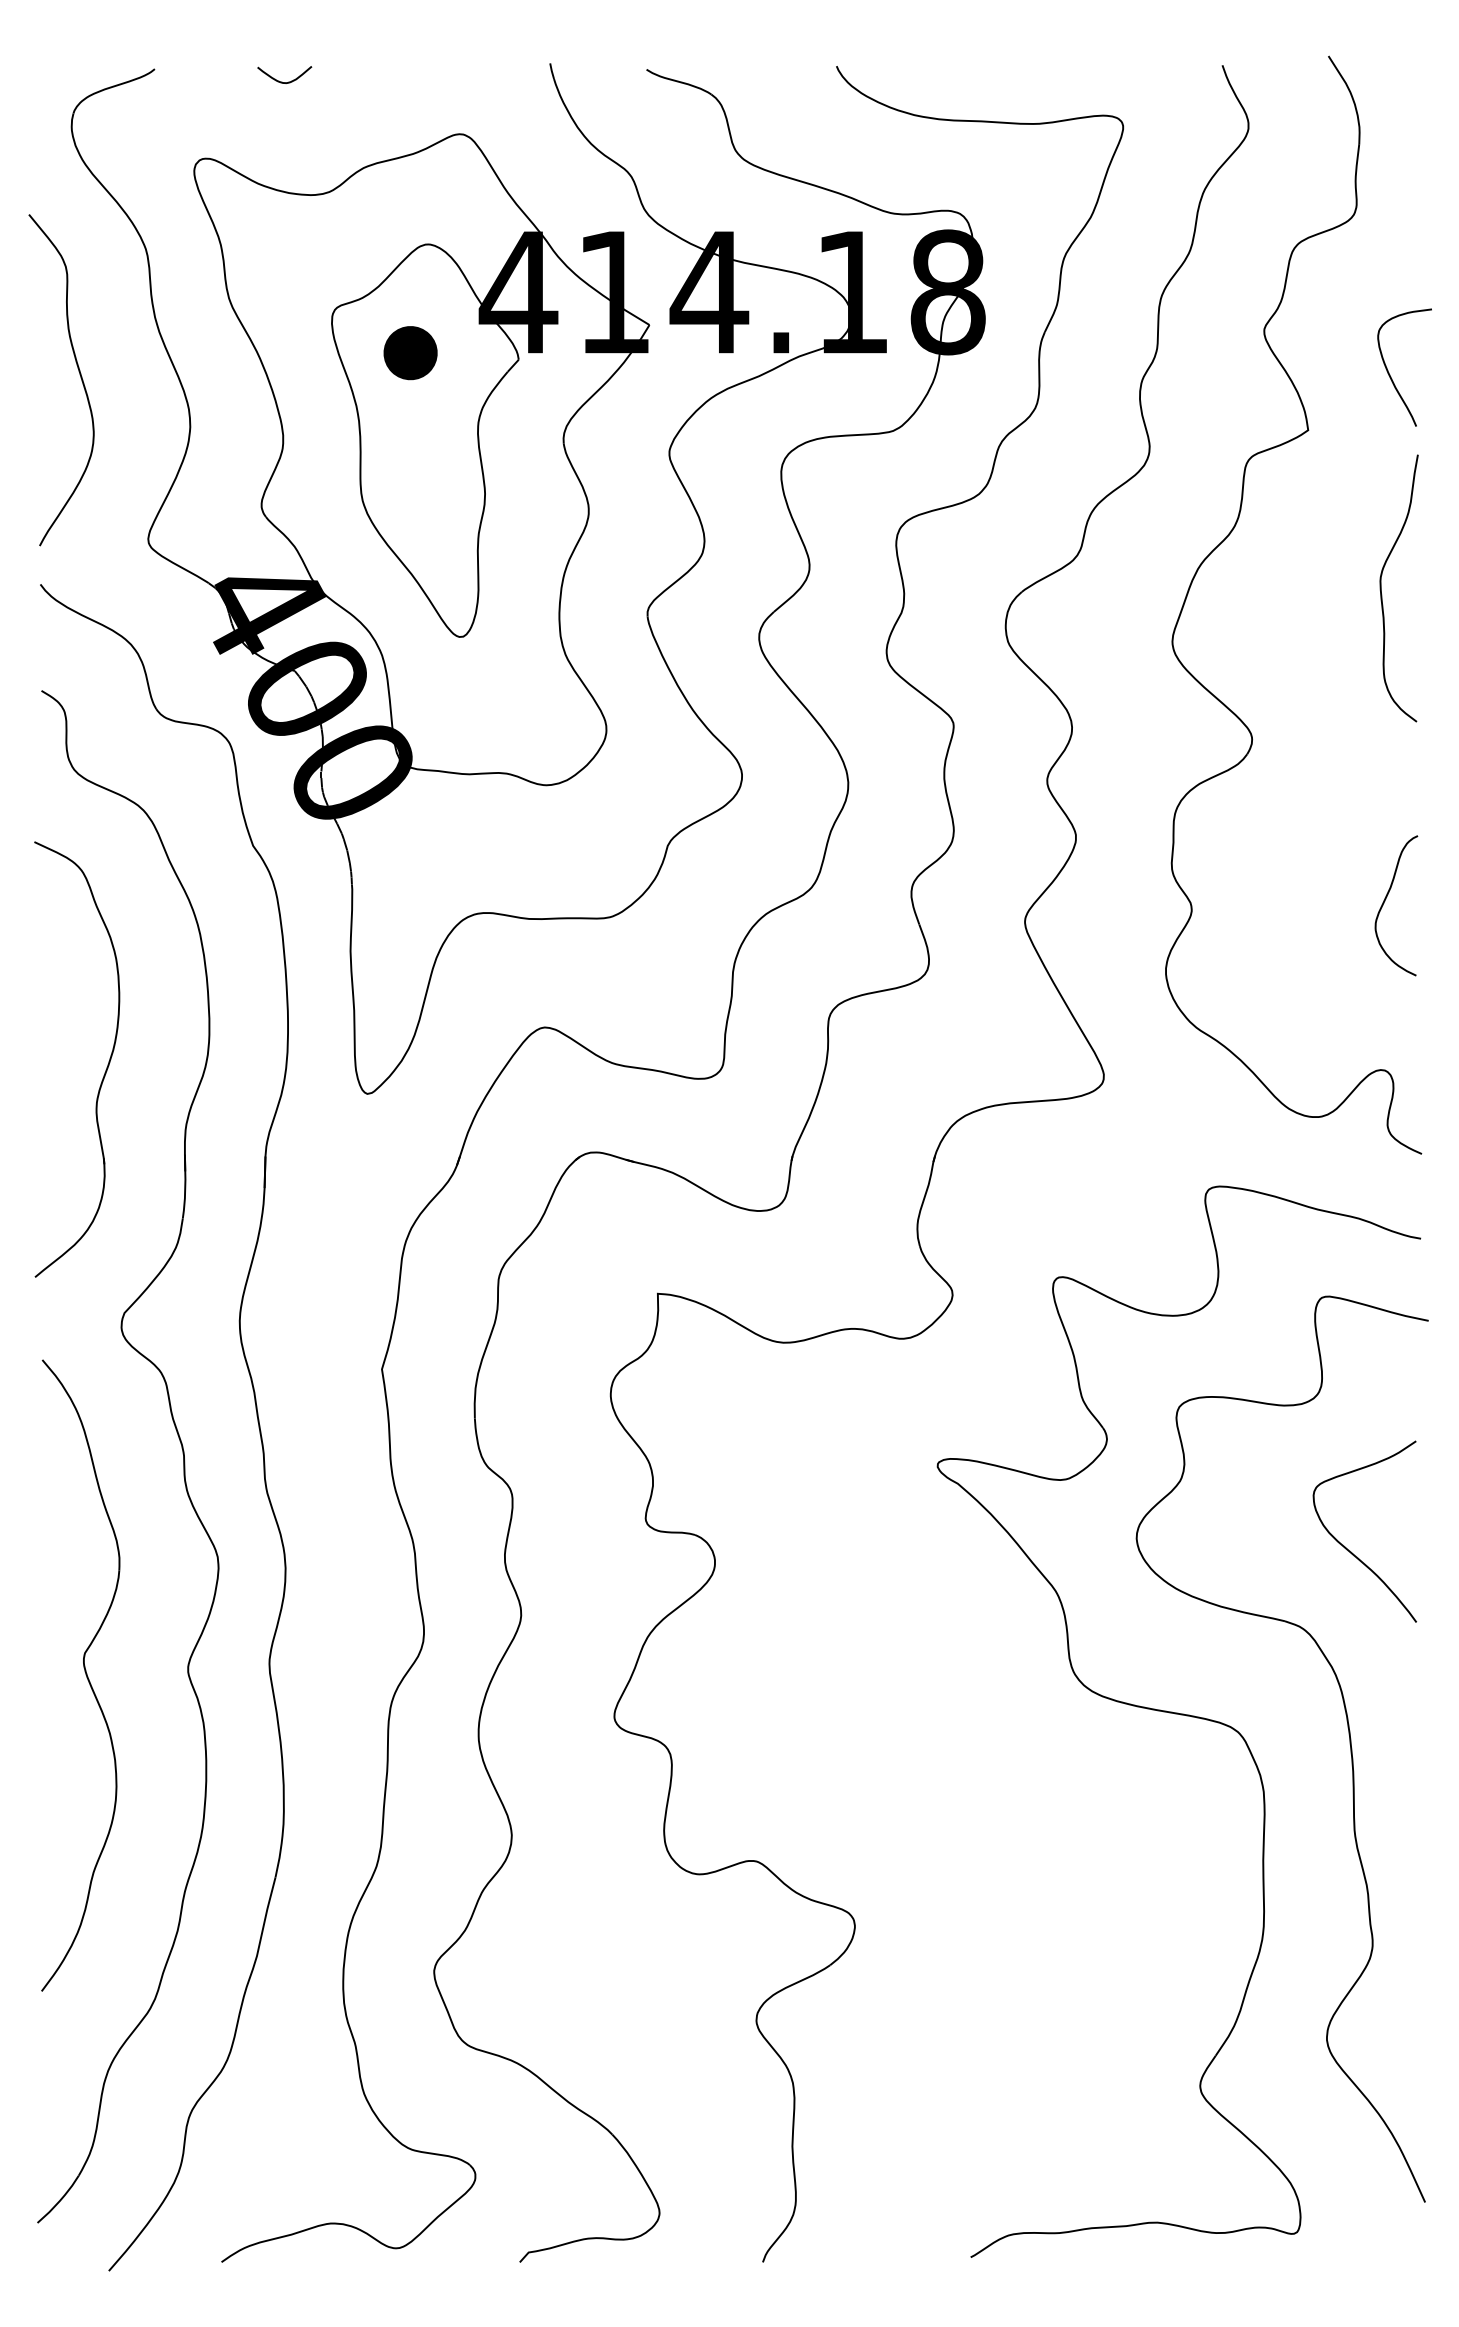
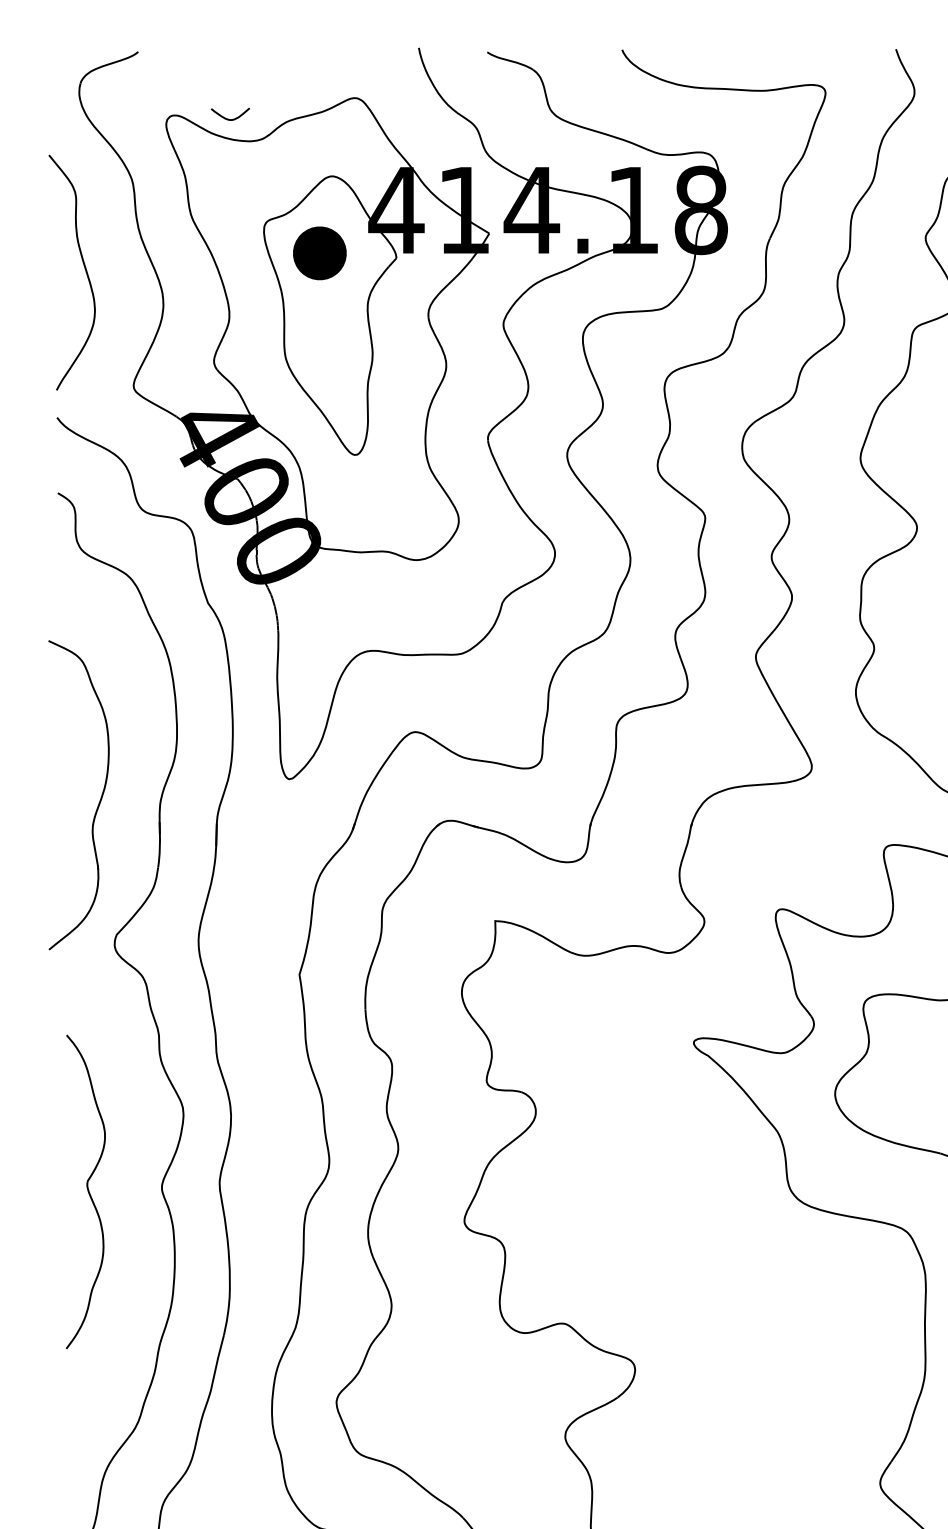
curve: (282, 81) -> (228, 118), moved
part: (410, 353) -> (319, 253), size x1.4
part: (104, 1072) -> (98, 804), moved
part: (80, 1675) -> (85, 1191), size x0.7

